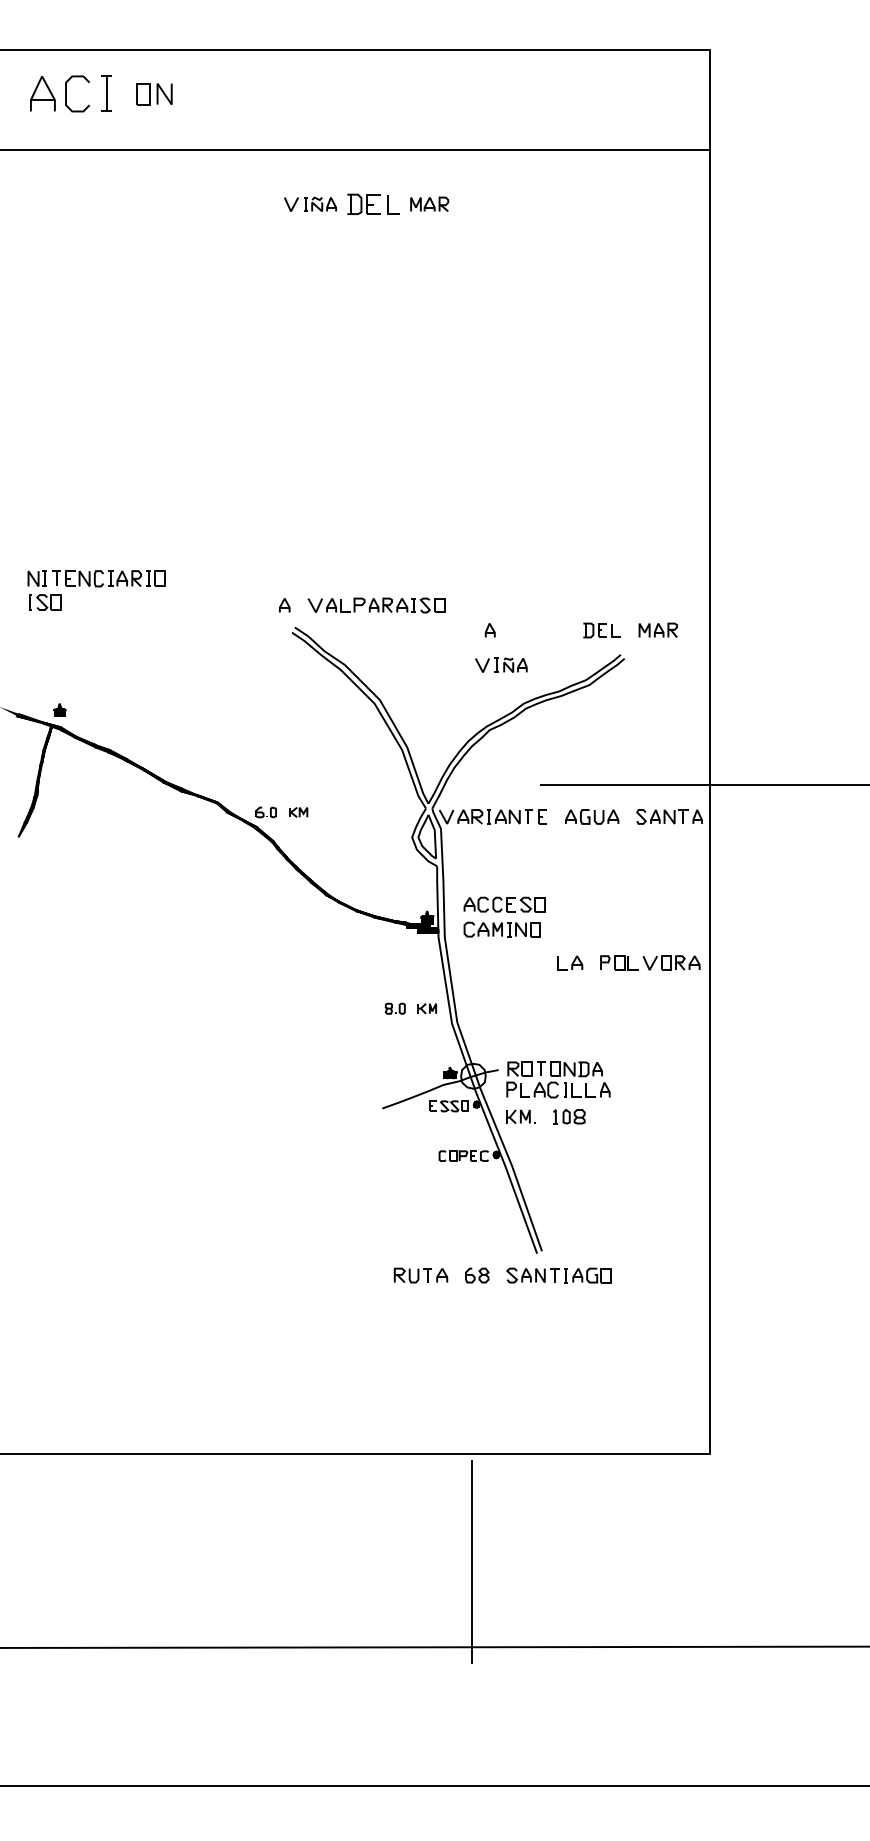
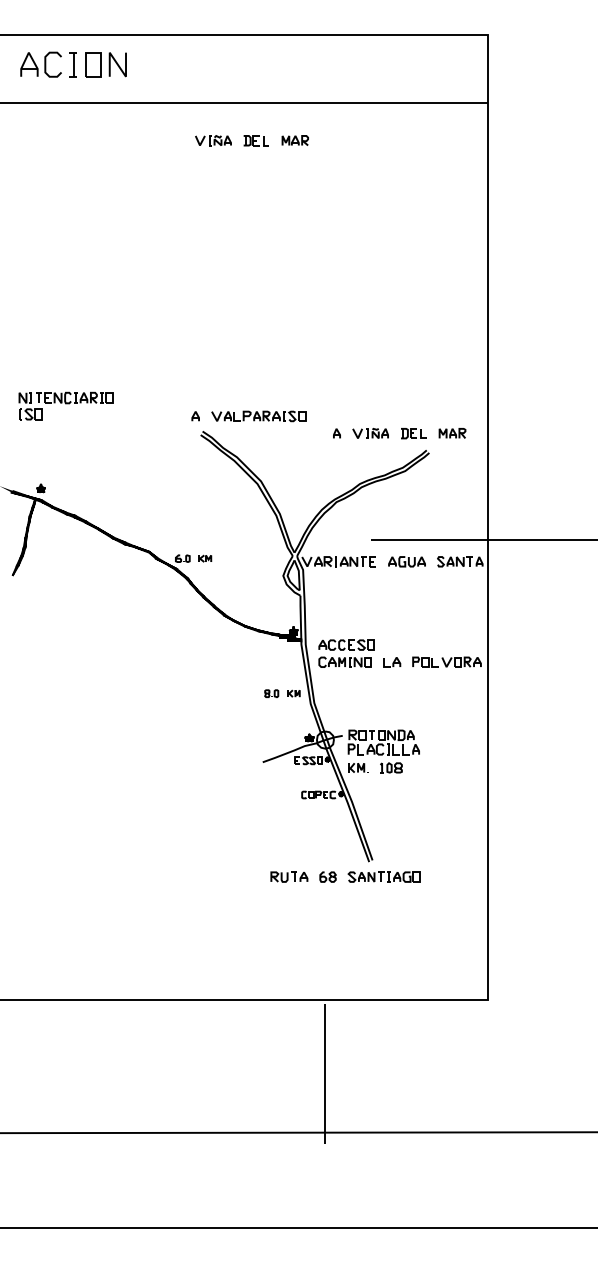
part: (153, 93) -> (105, 64), size x1.67
part: (371, 204) -> (255, 140), size x0.71
part: (501, 665) -> (370, 433), moved
part: (504, 916) -> (346, 653), moved

